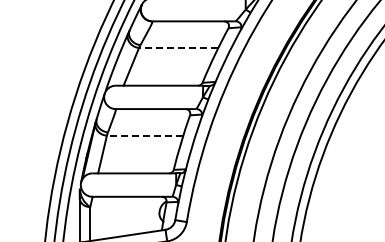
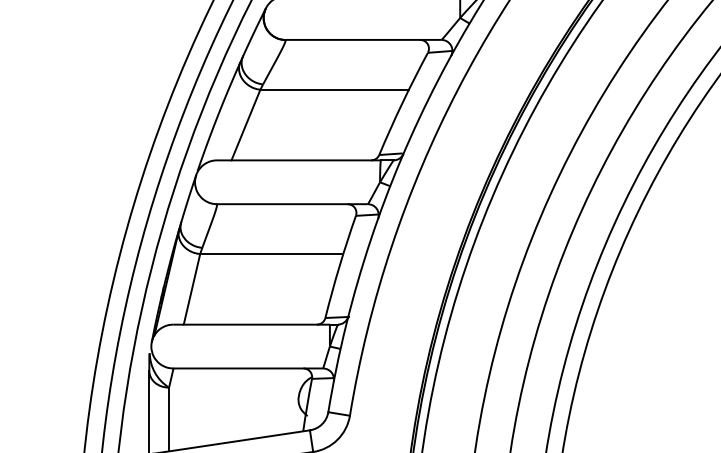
line: (178, 48) -> (334, 90), dashed -> solid
line: (144, 135) -> (270, 253), dashed -> solid

